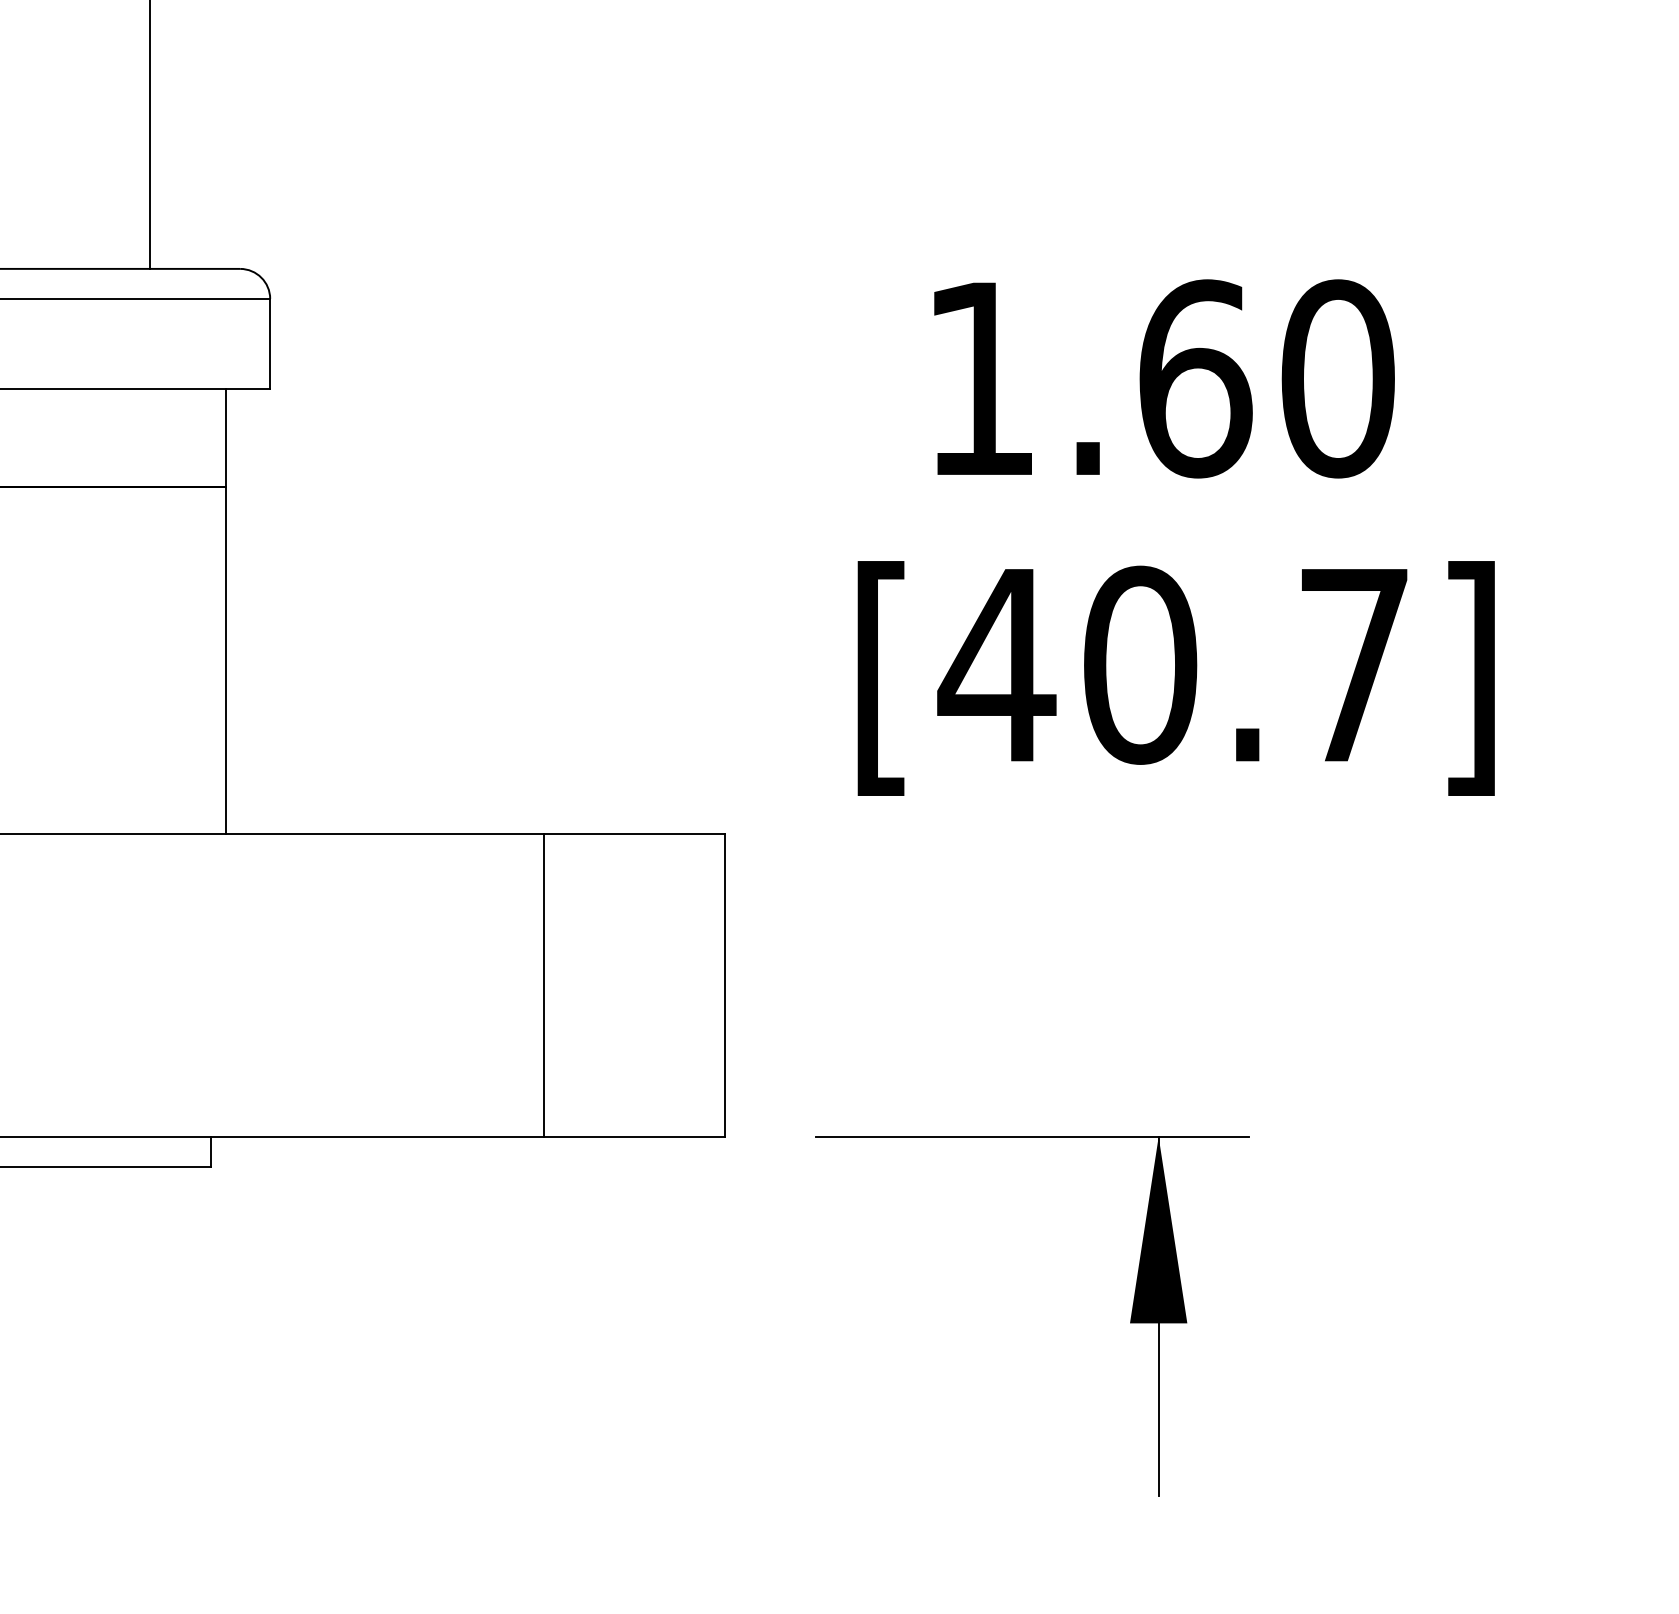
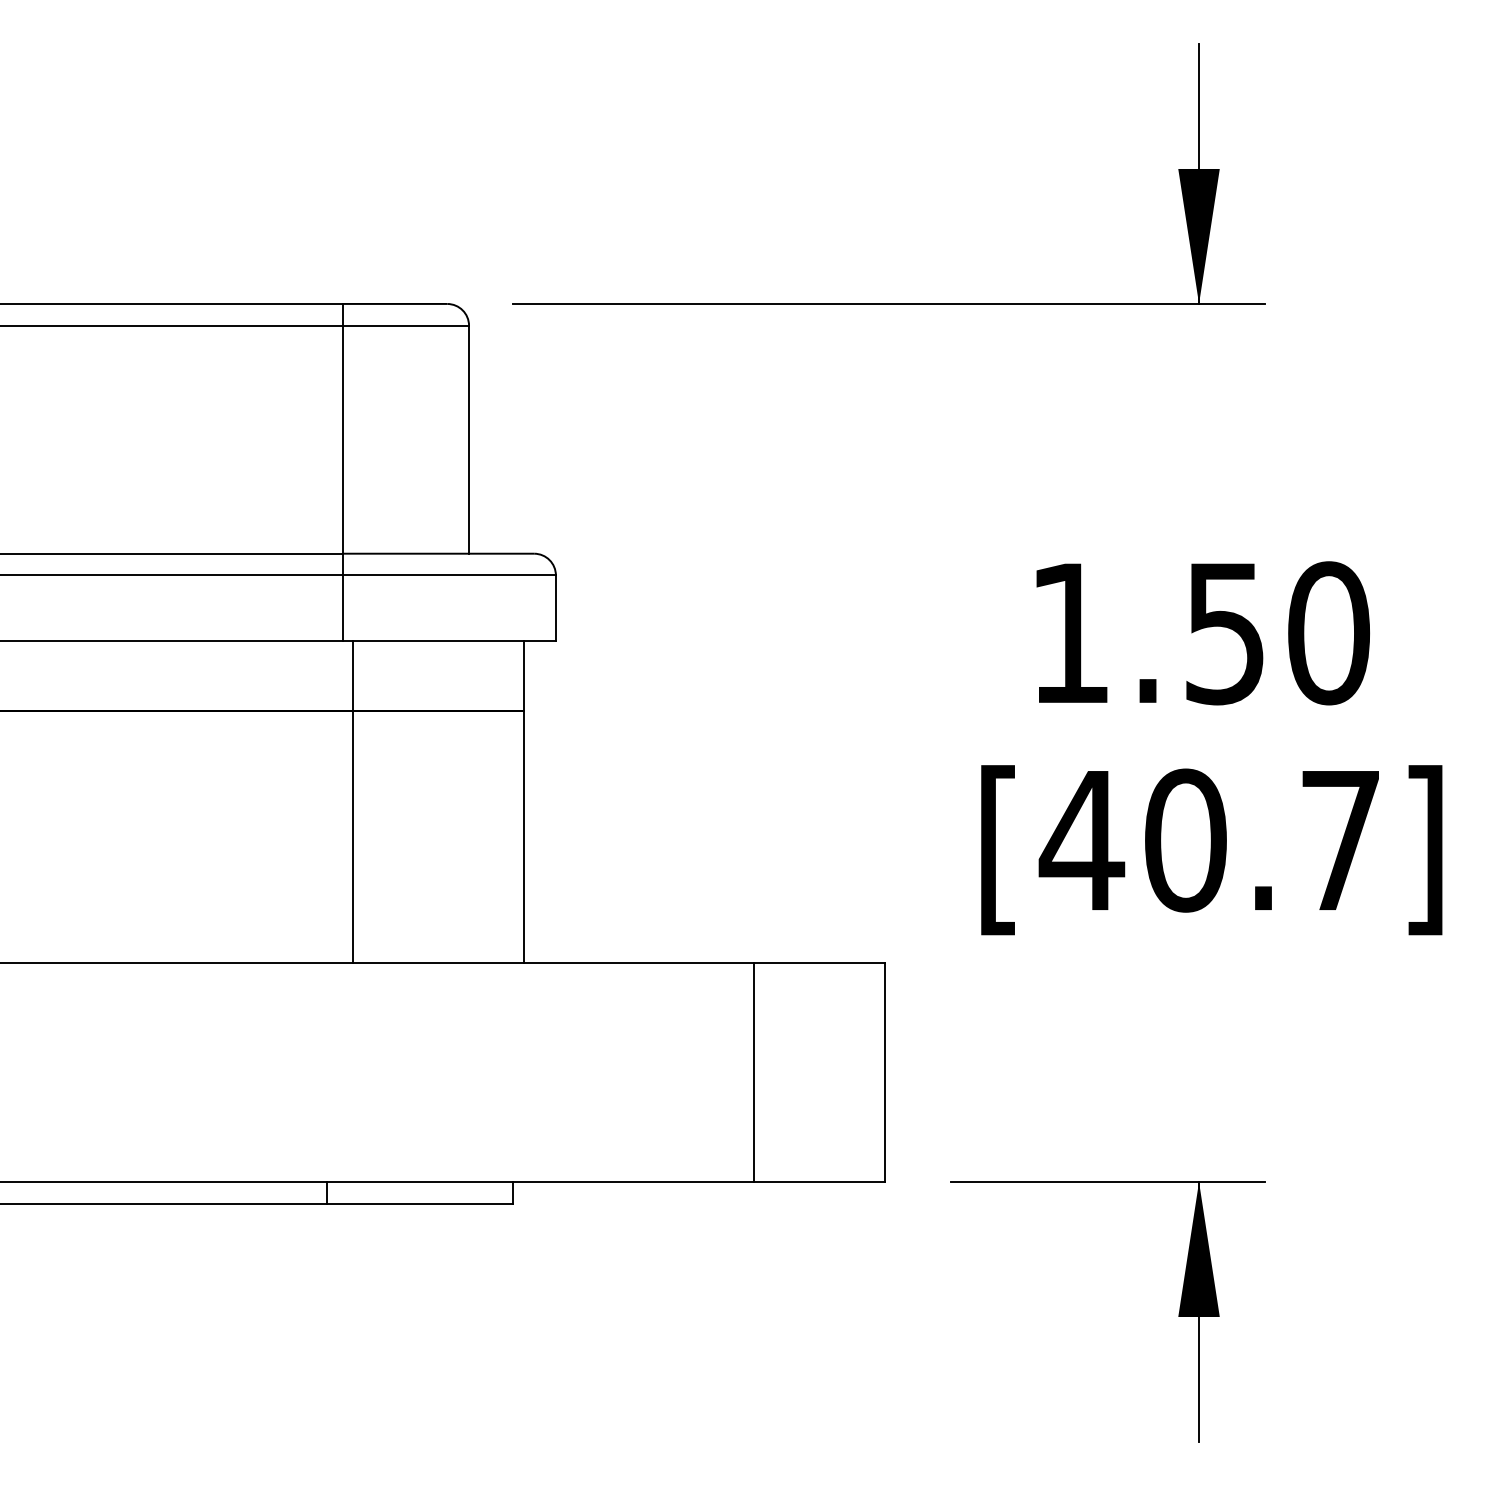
text: (1196, 379) -> (1226, 633), 1.60 -> 1.50

